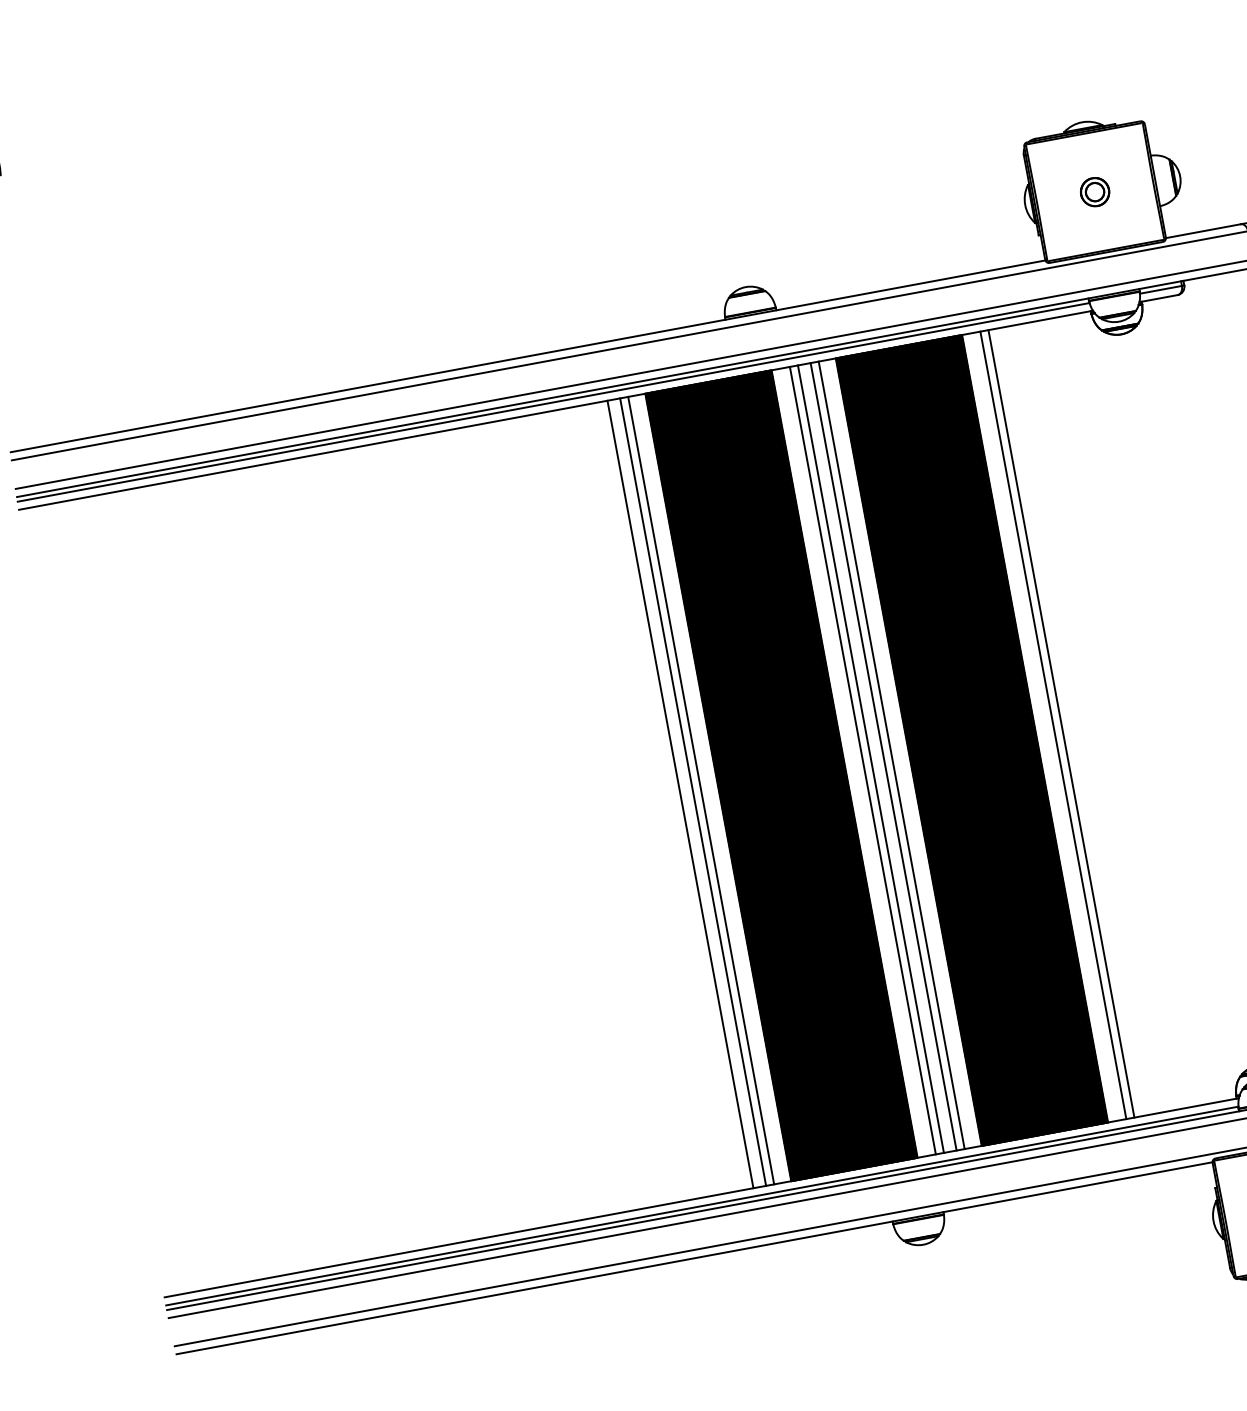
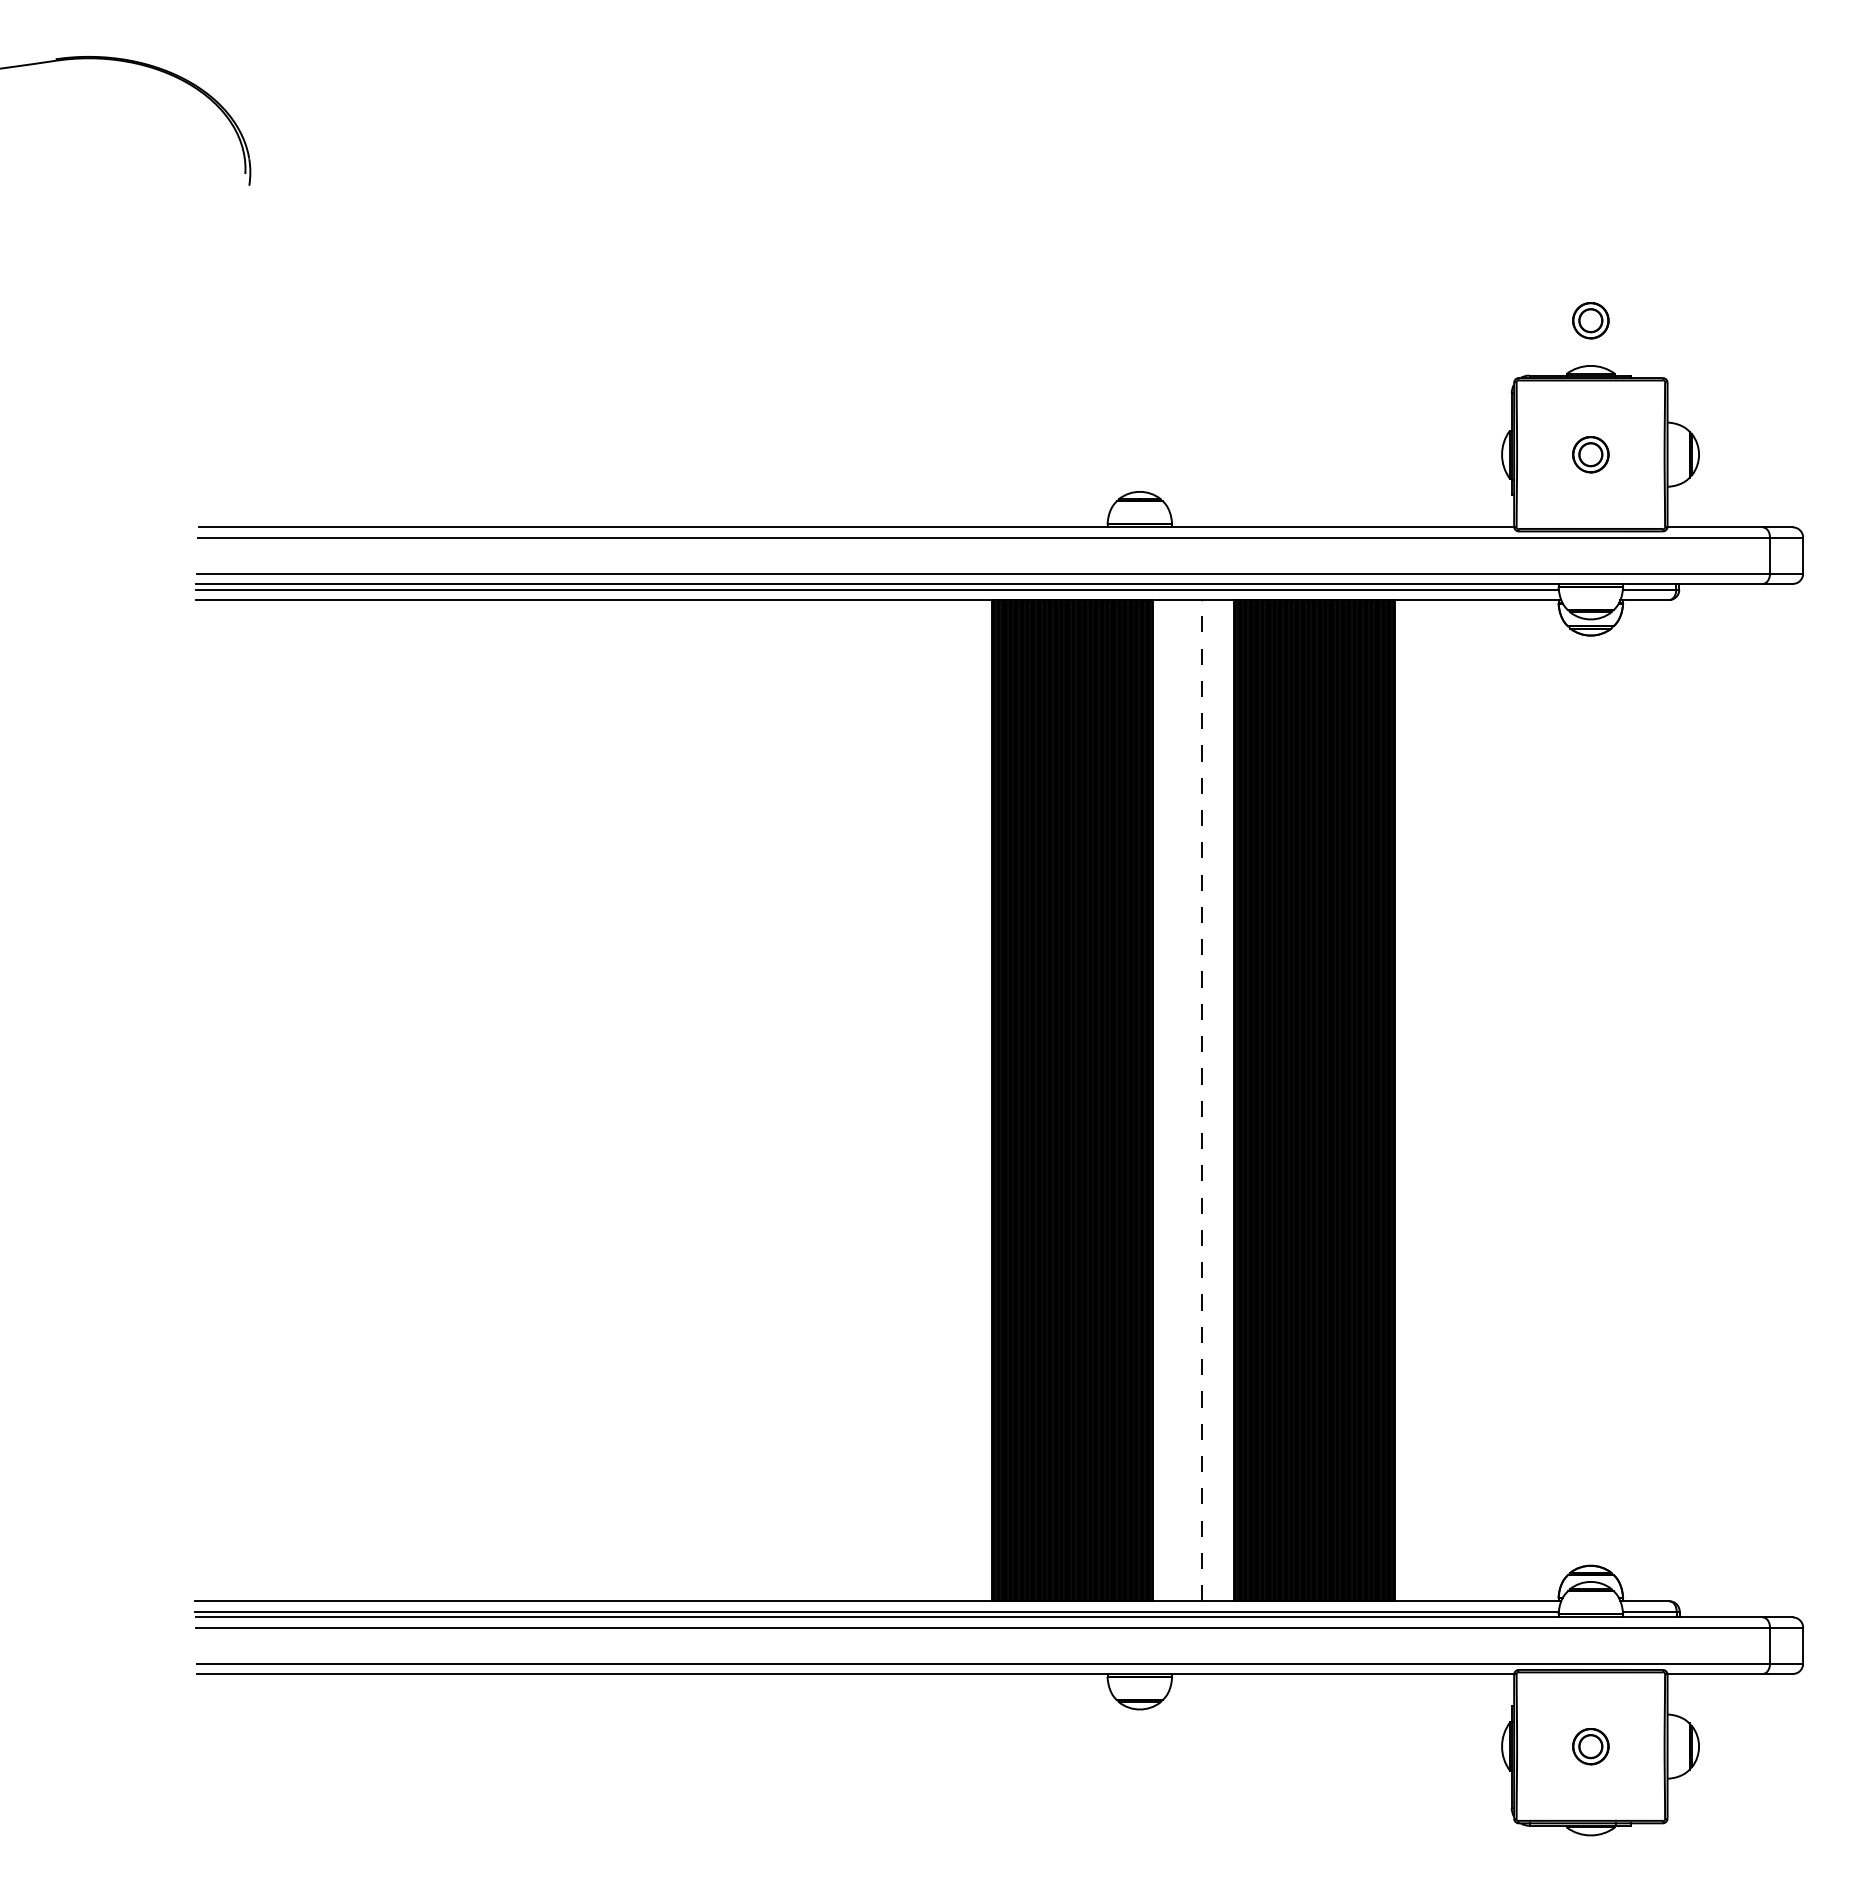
part: (1075, 86) -> (1590, 320), added
line: (1061, 723) -> (1428, 1100), removed
line: (1053, 725) -> (1418, 1100), removed
line: (891, 755) -> (1212, 1100), removed
line: (883, 756) -> (1202, 1100), solid -> dashed
line: (871, 758) -> (1186, 1100), removed
line: (862, 760) -> (1175, 1100), removed
line: (701, 790) -> (970, 1100), removed
line: (693, 791) -> (960, 1100), removed
line: (680, 794) -> (943, 1100), removed

